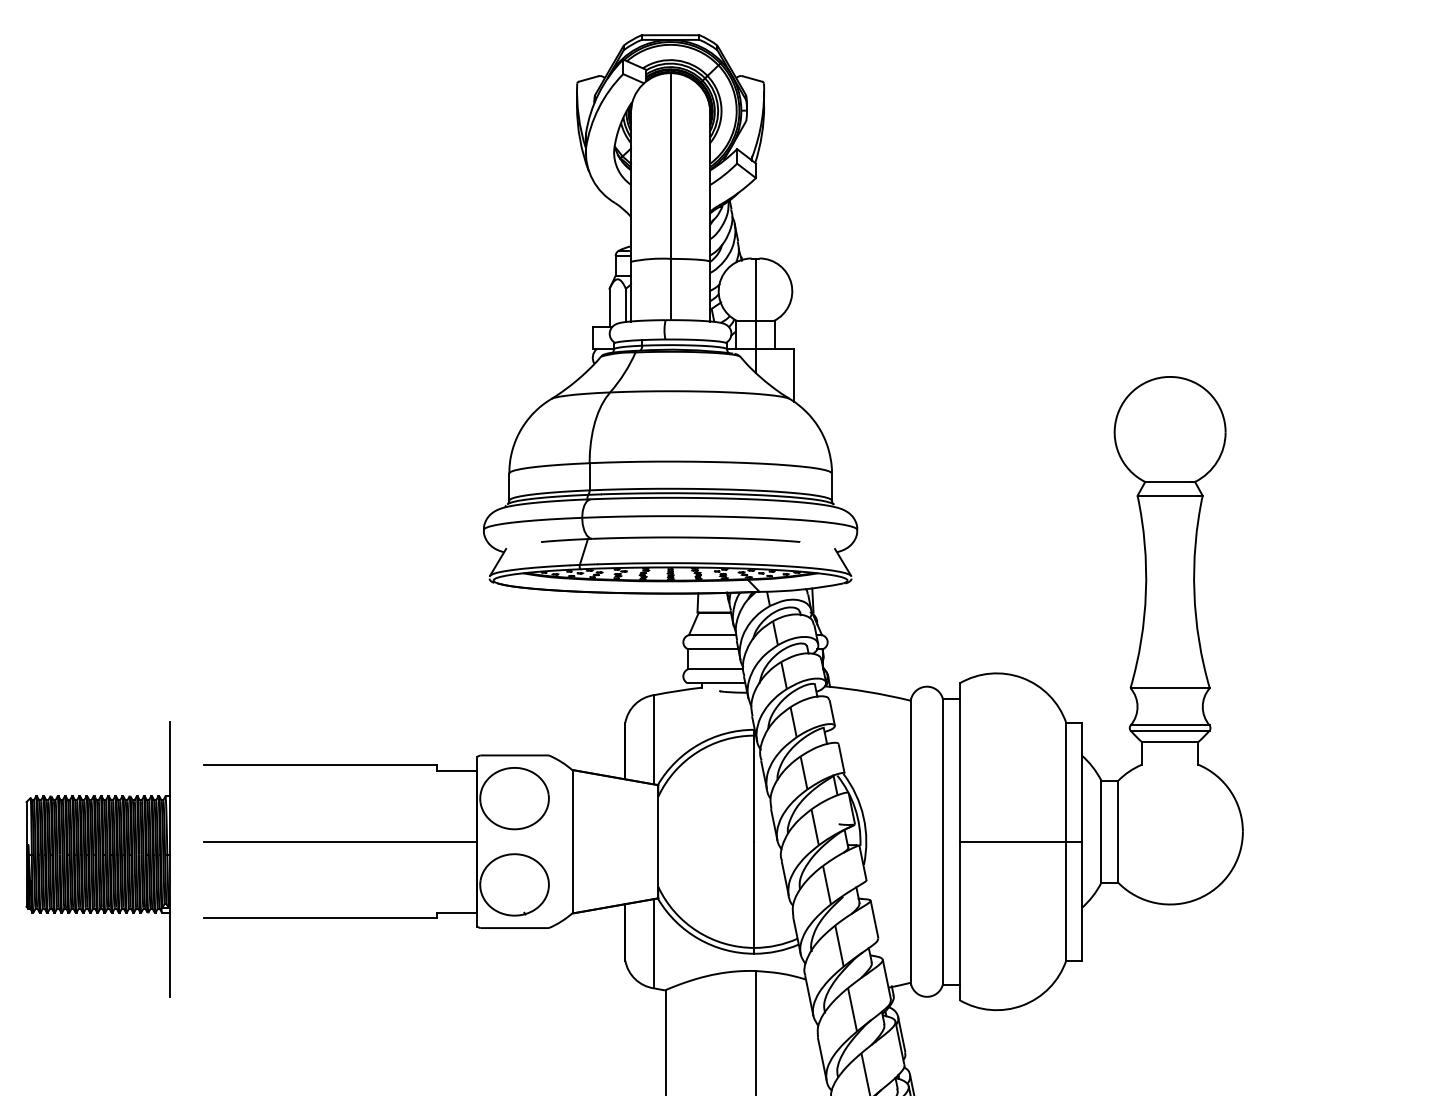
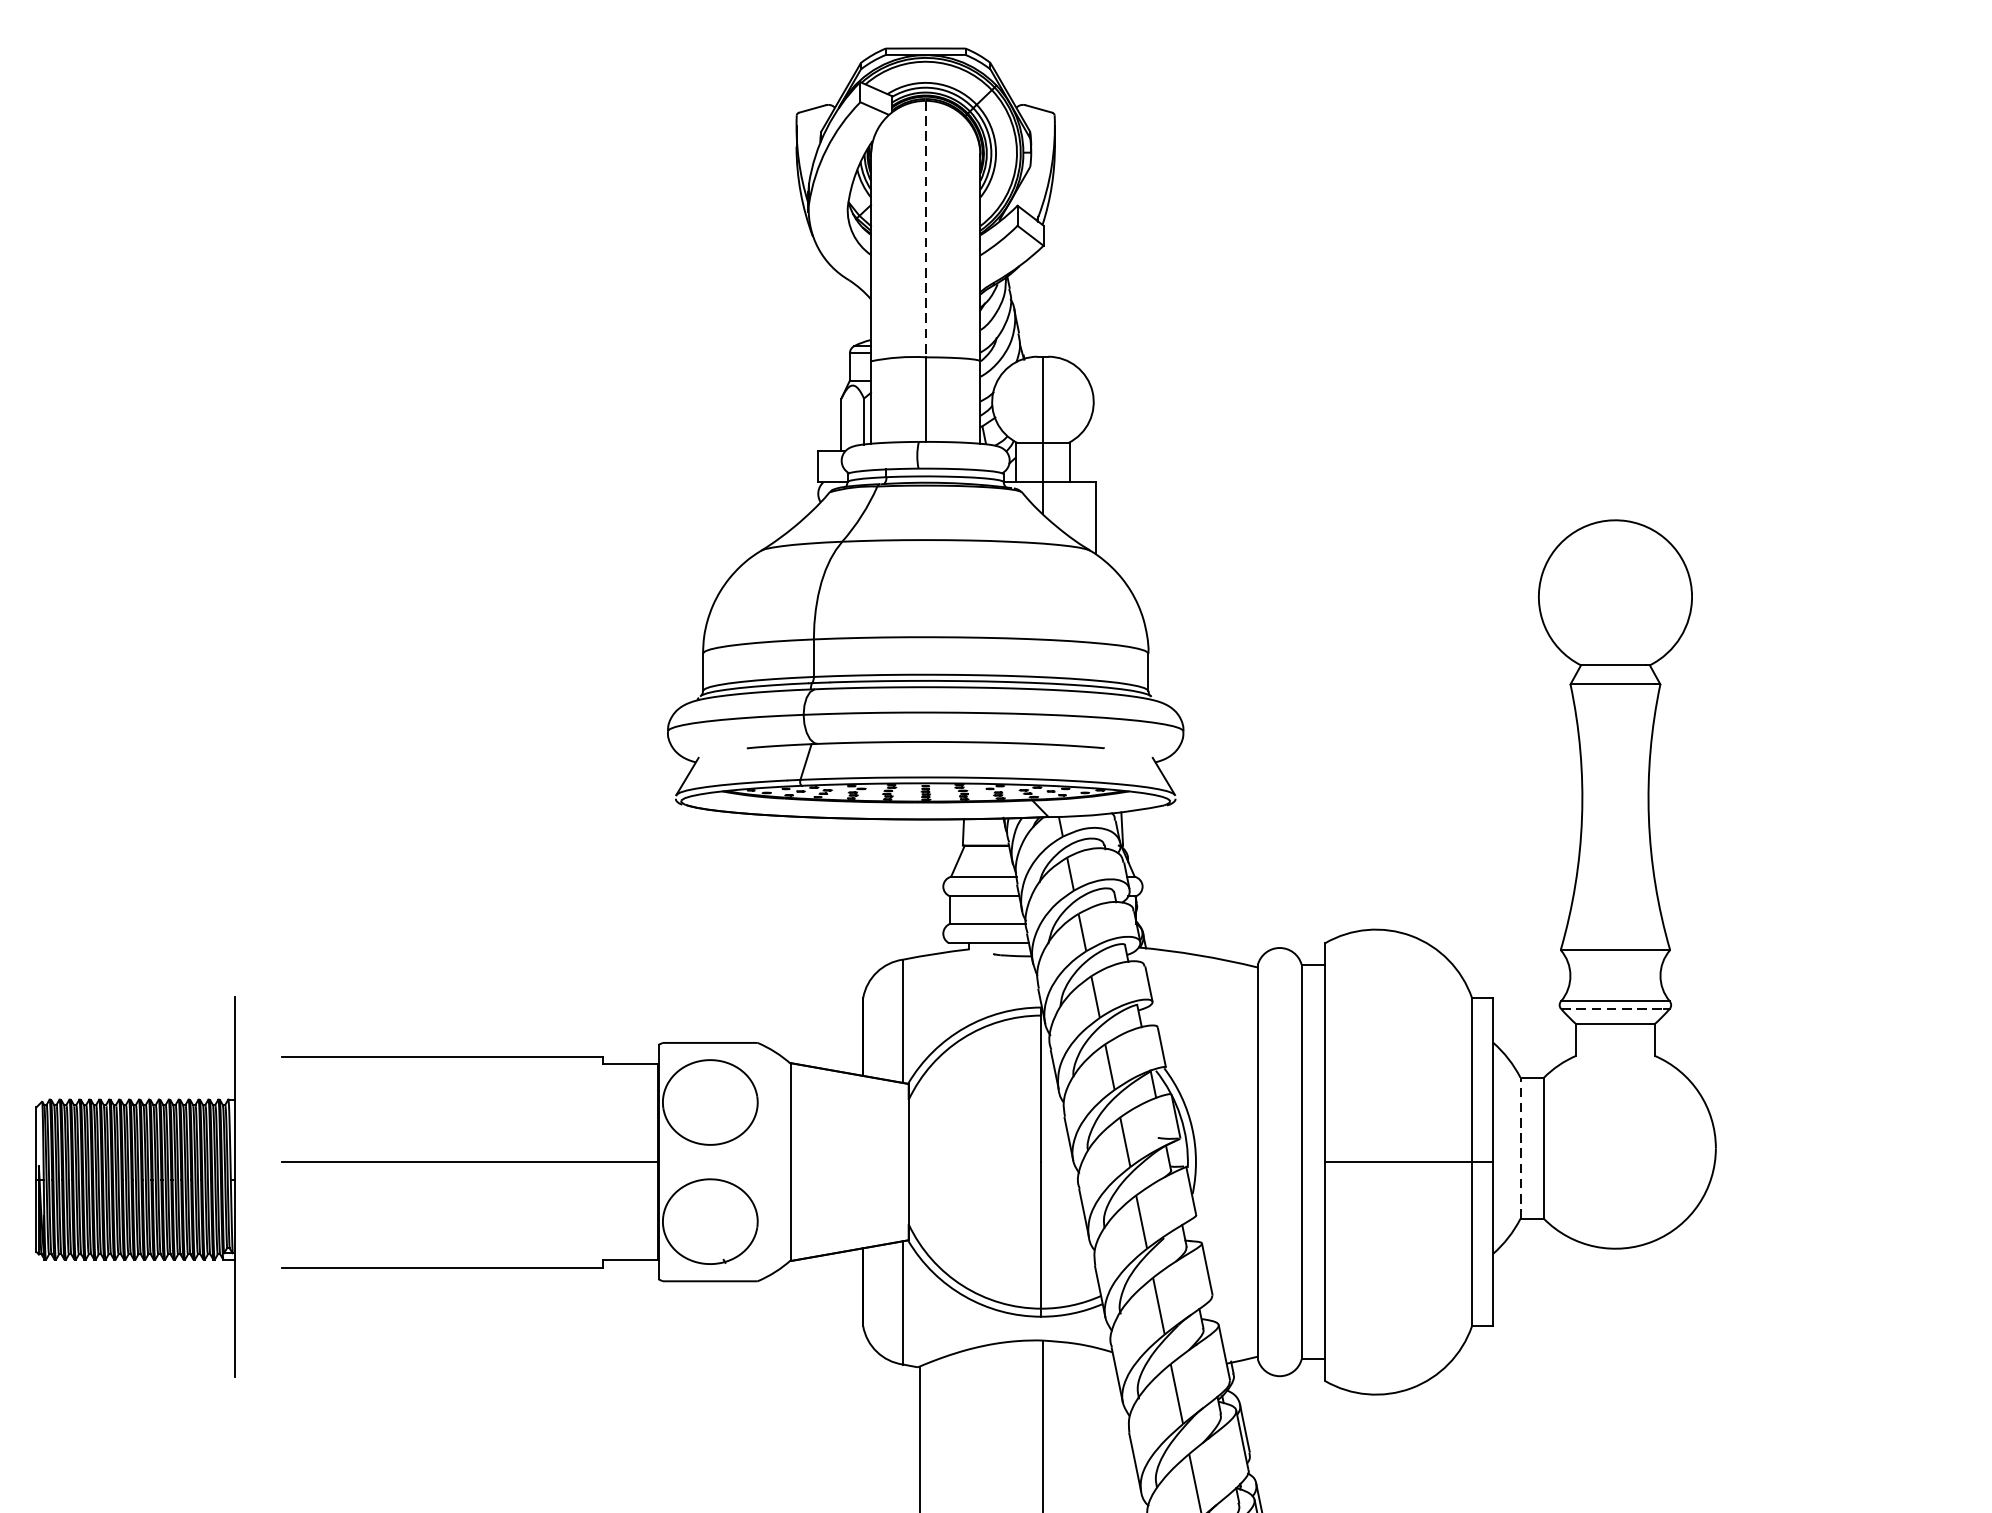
line: (670, 166) -> (925, 229), solid -> dashed
line: (1168, 730) -> (1613, 1008), solid -> dashed
line: (1101, 831) -> (1520, 1147), solid -> dashed

